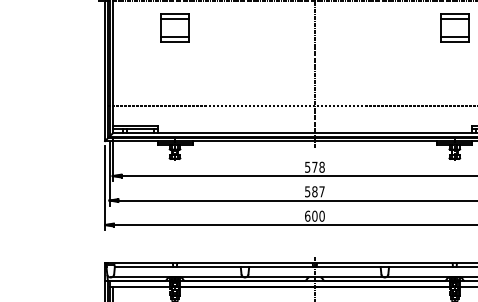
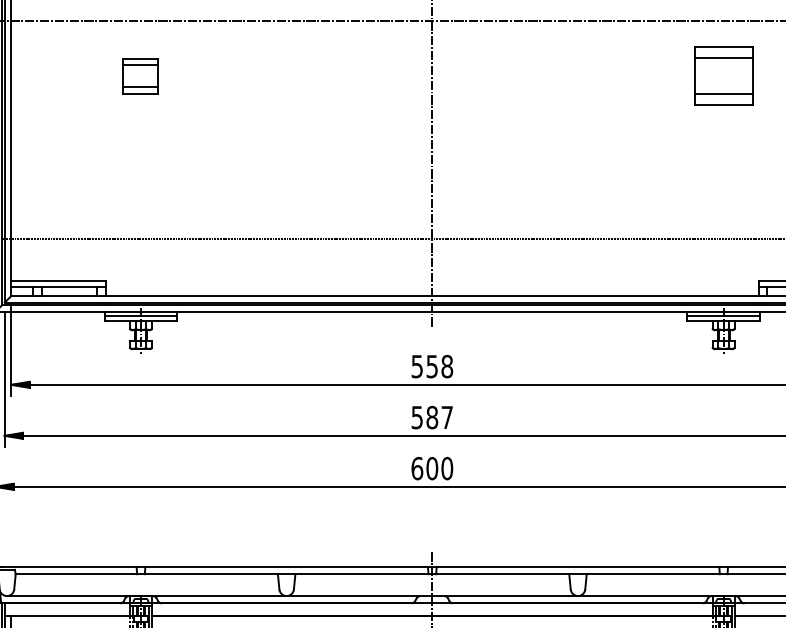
part: (174, 27) -> (139, 75), size x0.6
text: (314, 167) -> (431, 367), 578 -> 558

